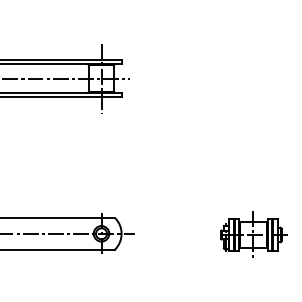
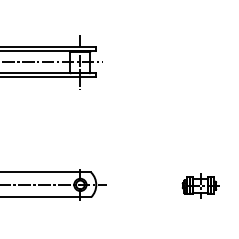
part: (253, 234) -> (200, 185), size x0.7

